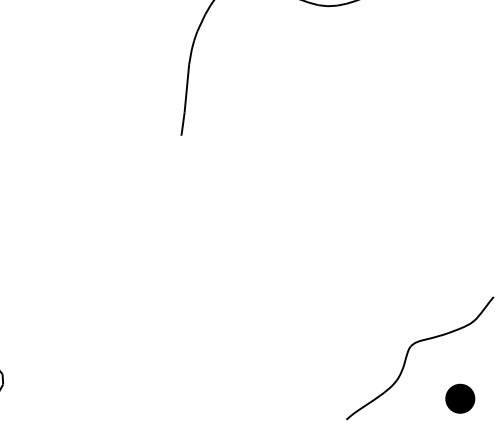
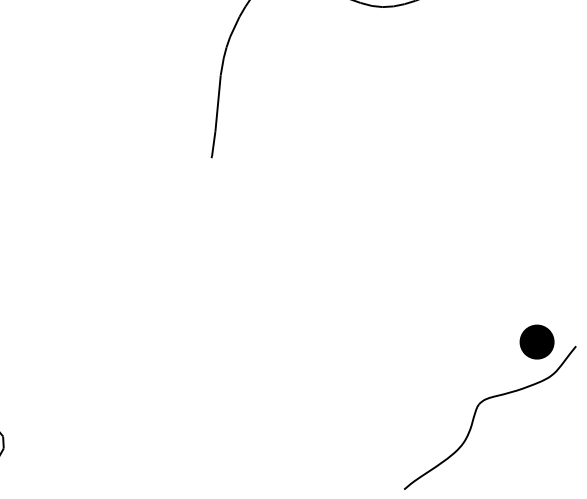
part: (459, 398) -> (536, 341), moved

